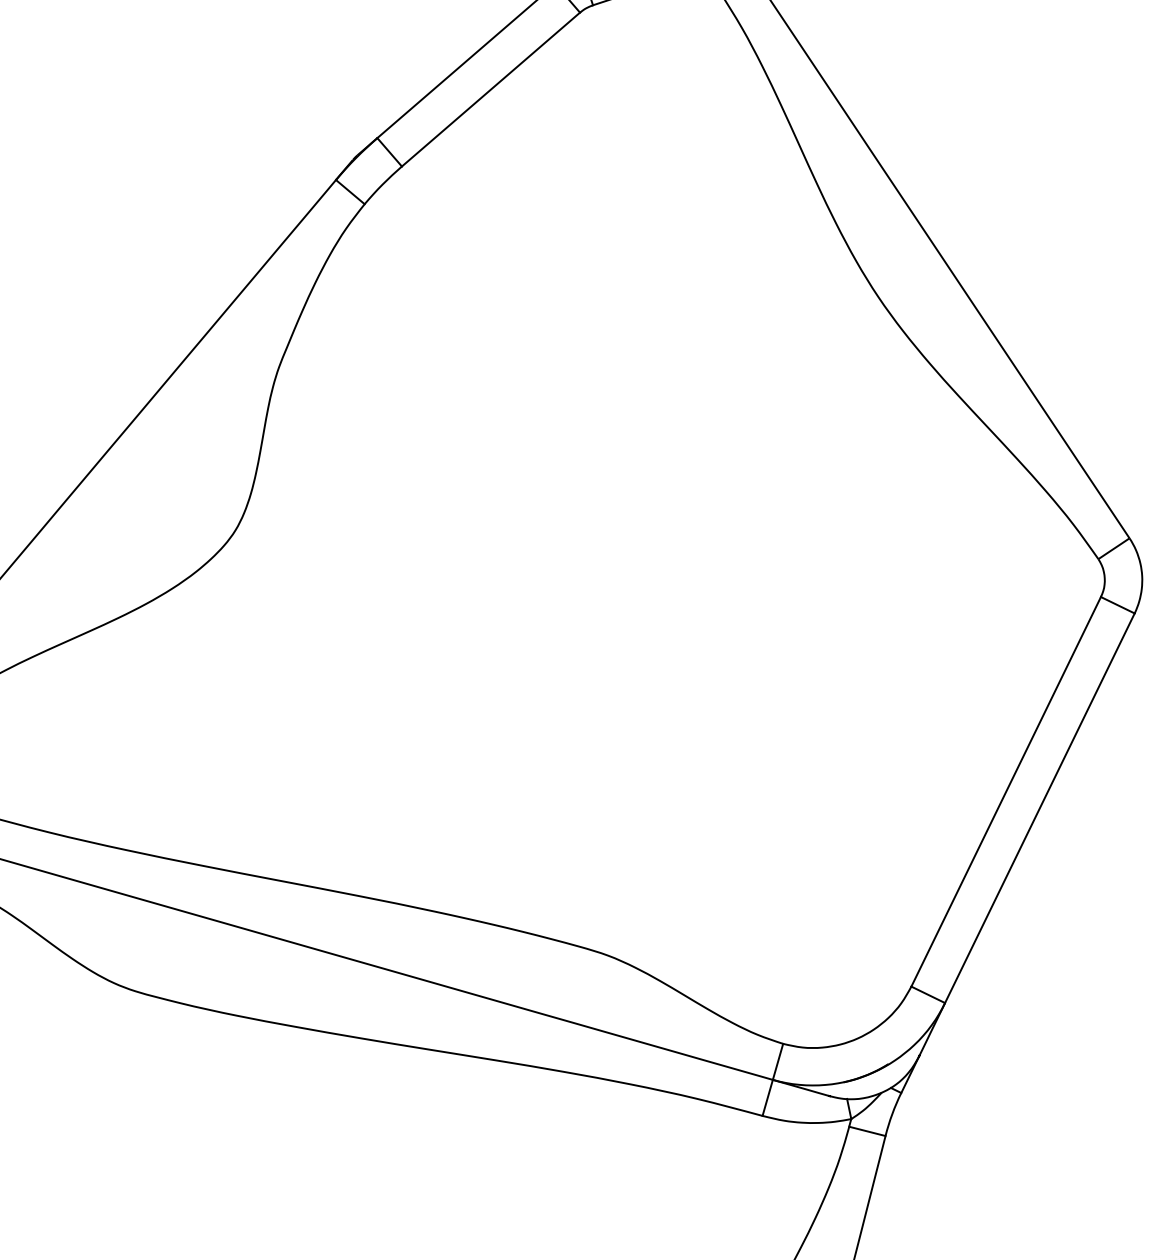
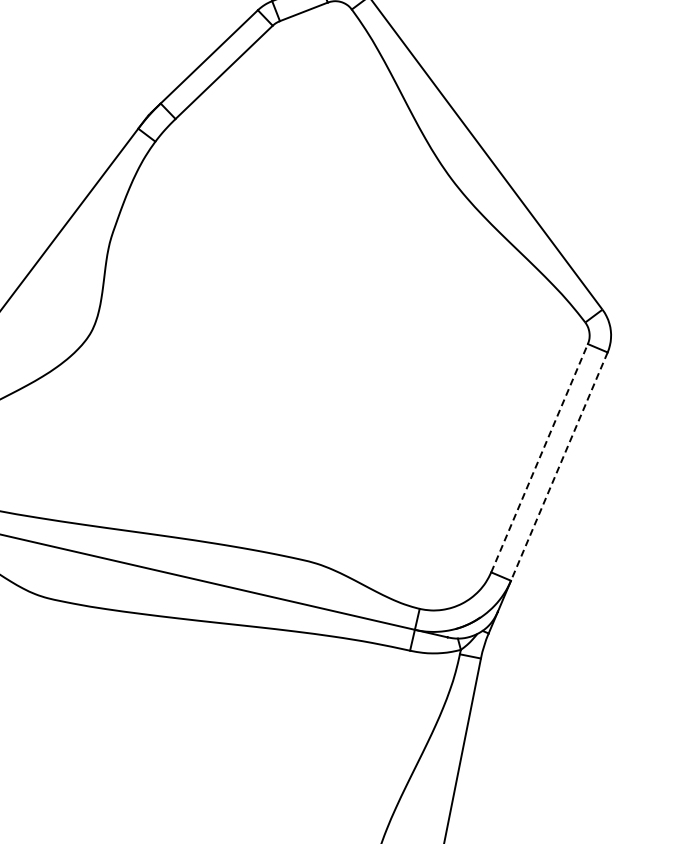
line: (1005, 792) -> (539, 458), solid -> dashed
line: (1040, 808) -> (559, 466), solid -> dashed

